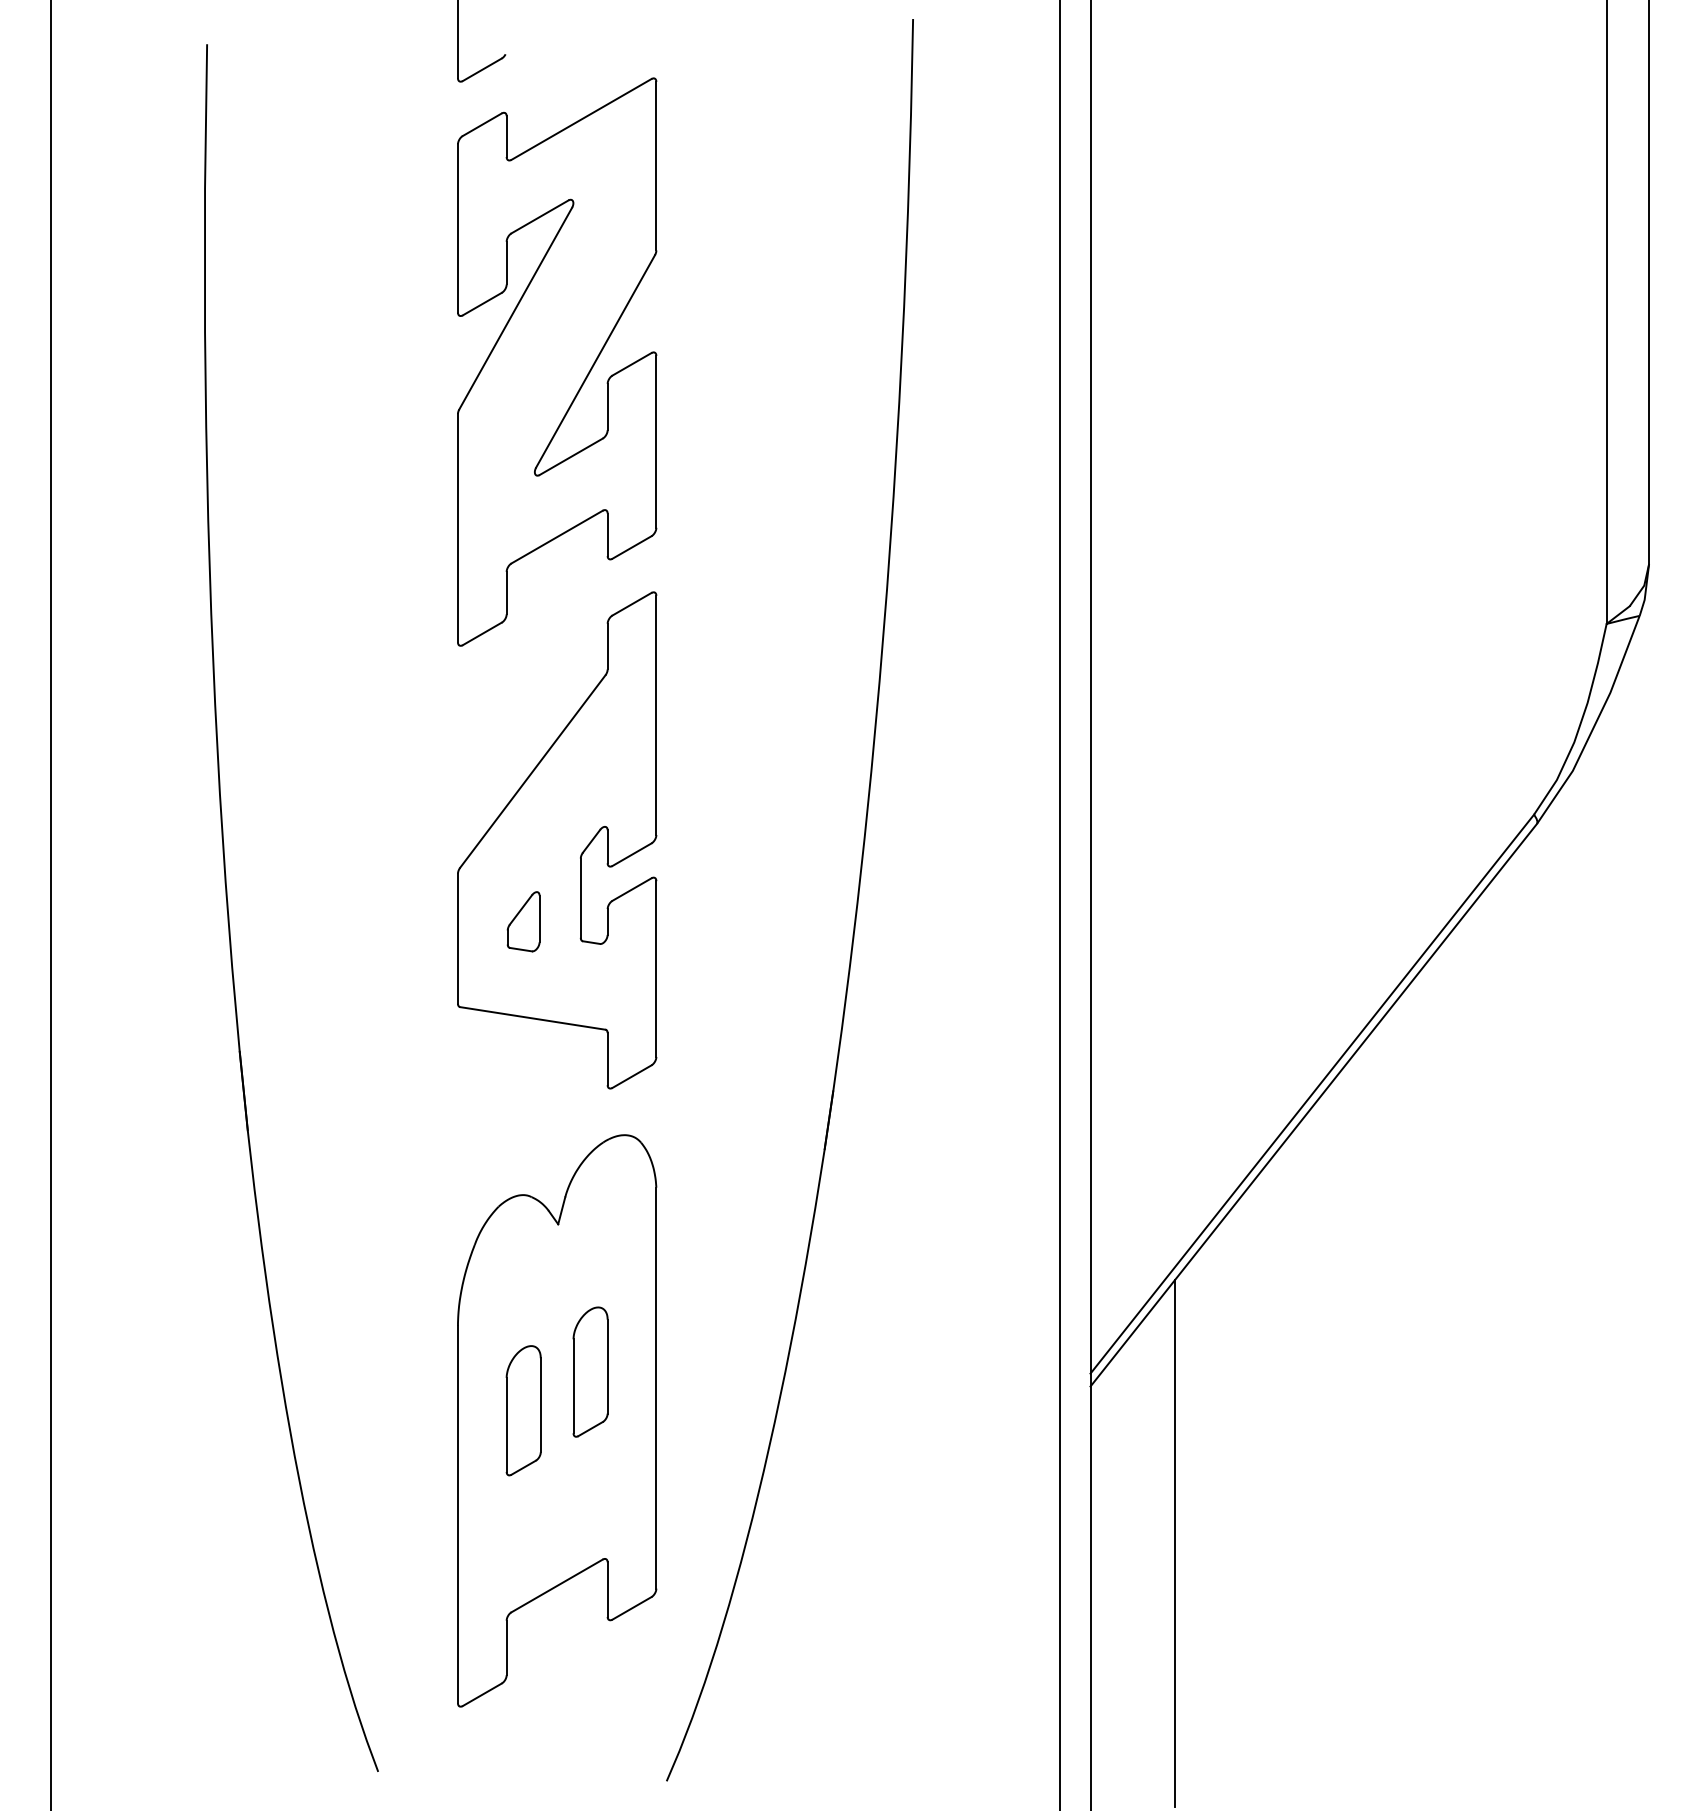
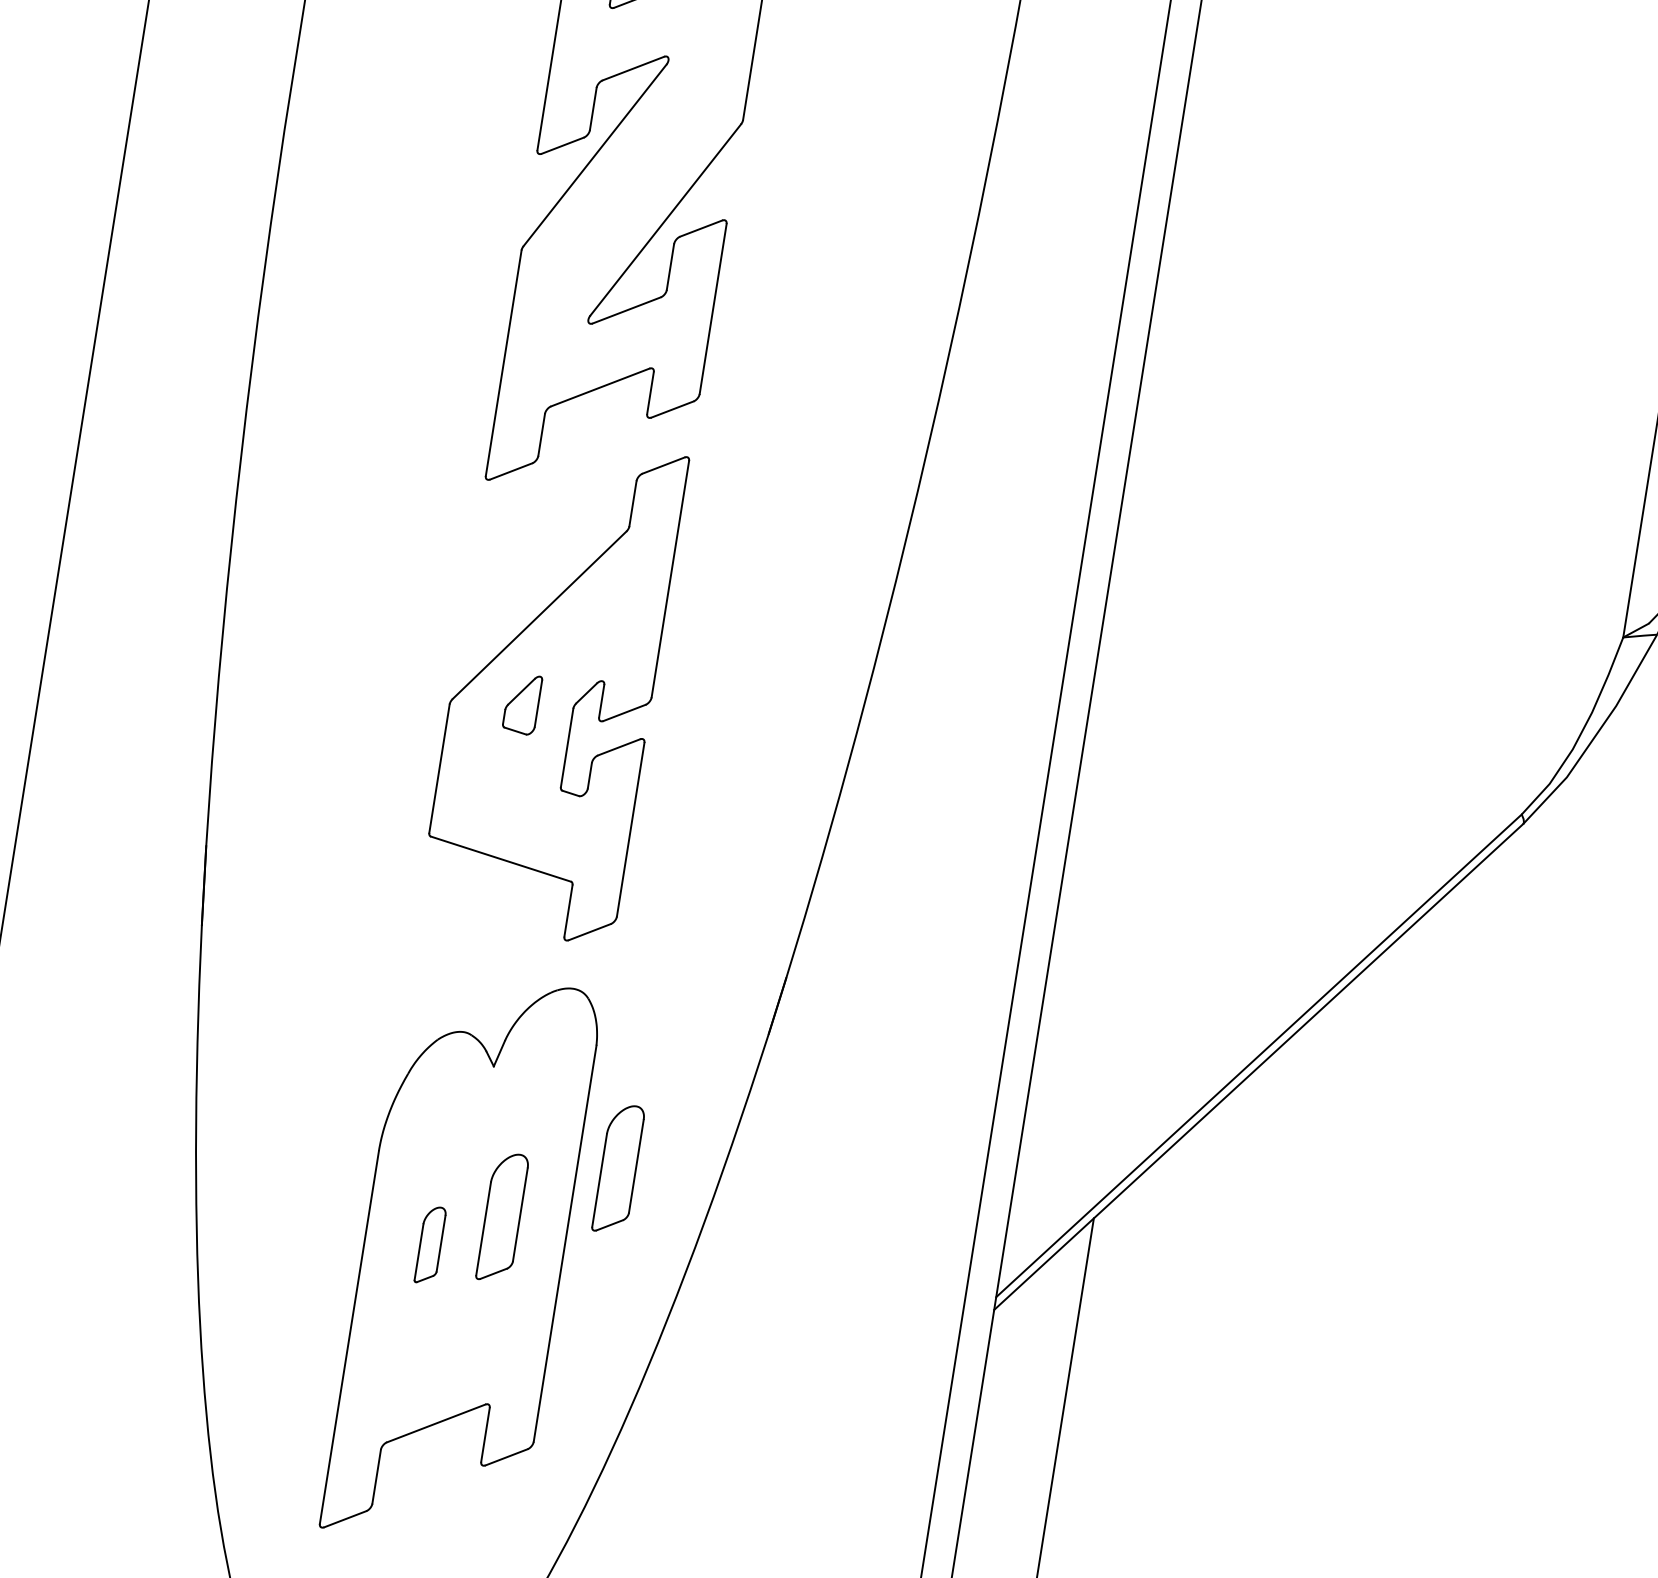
part: (523, 921) -> (522, 703), moved
part: (697, 1305) -> (618, 1168), added
part: (523, 1410) -> (430, 1244), size x0.6

